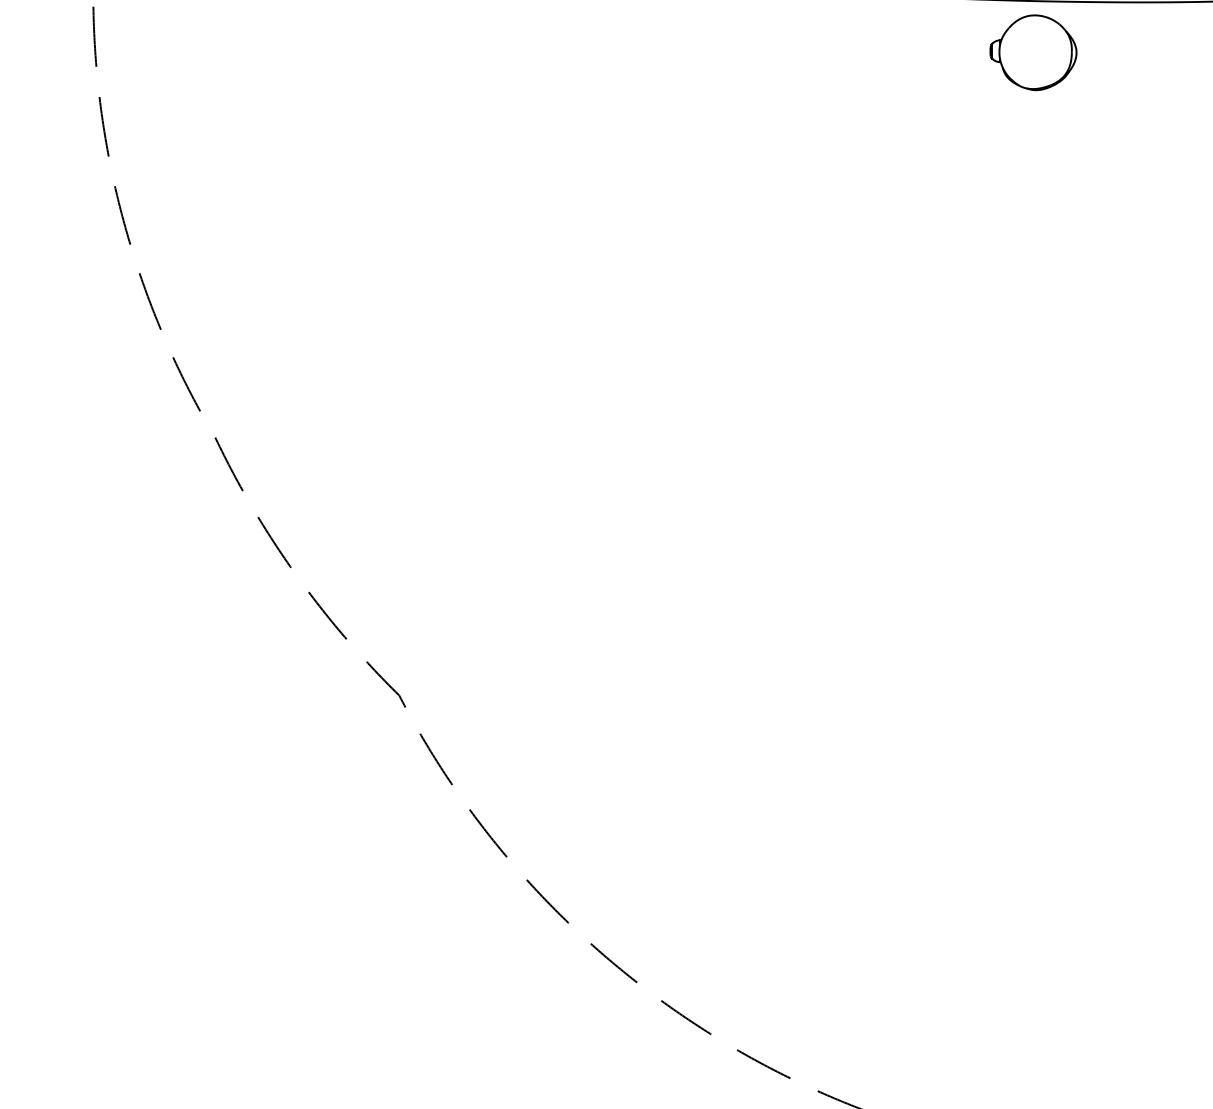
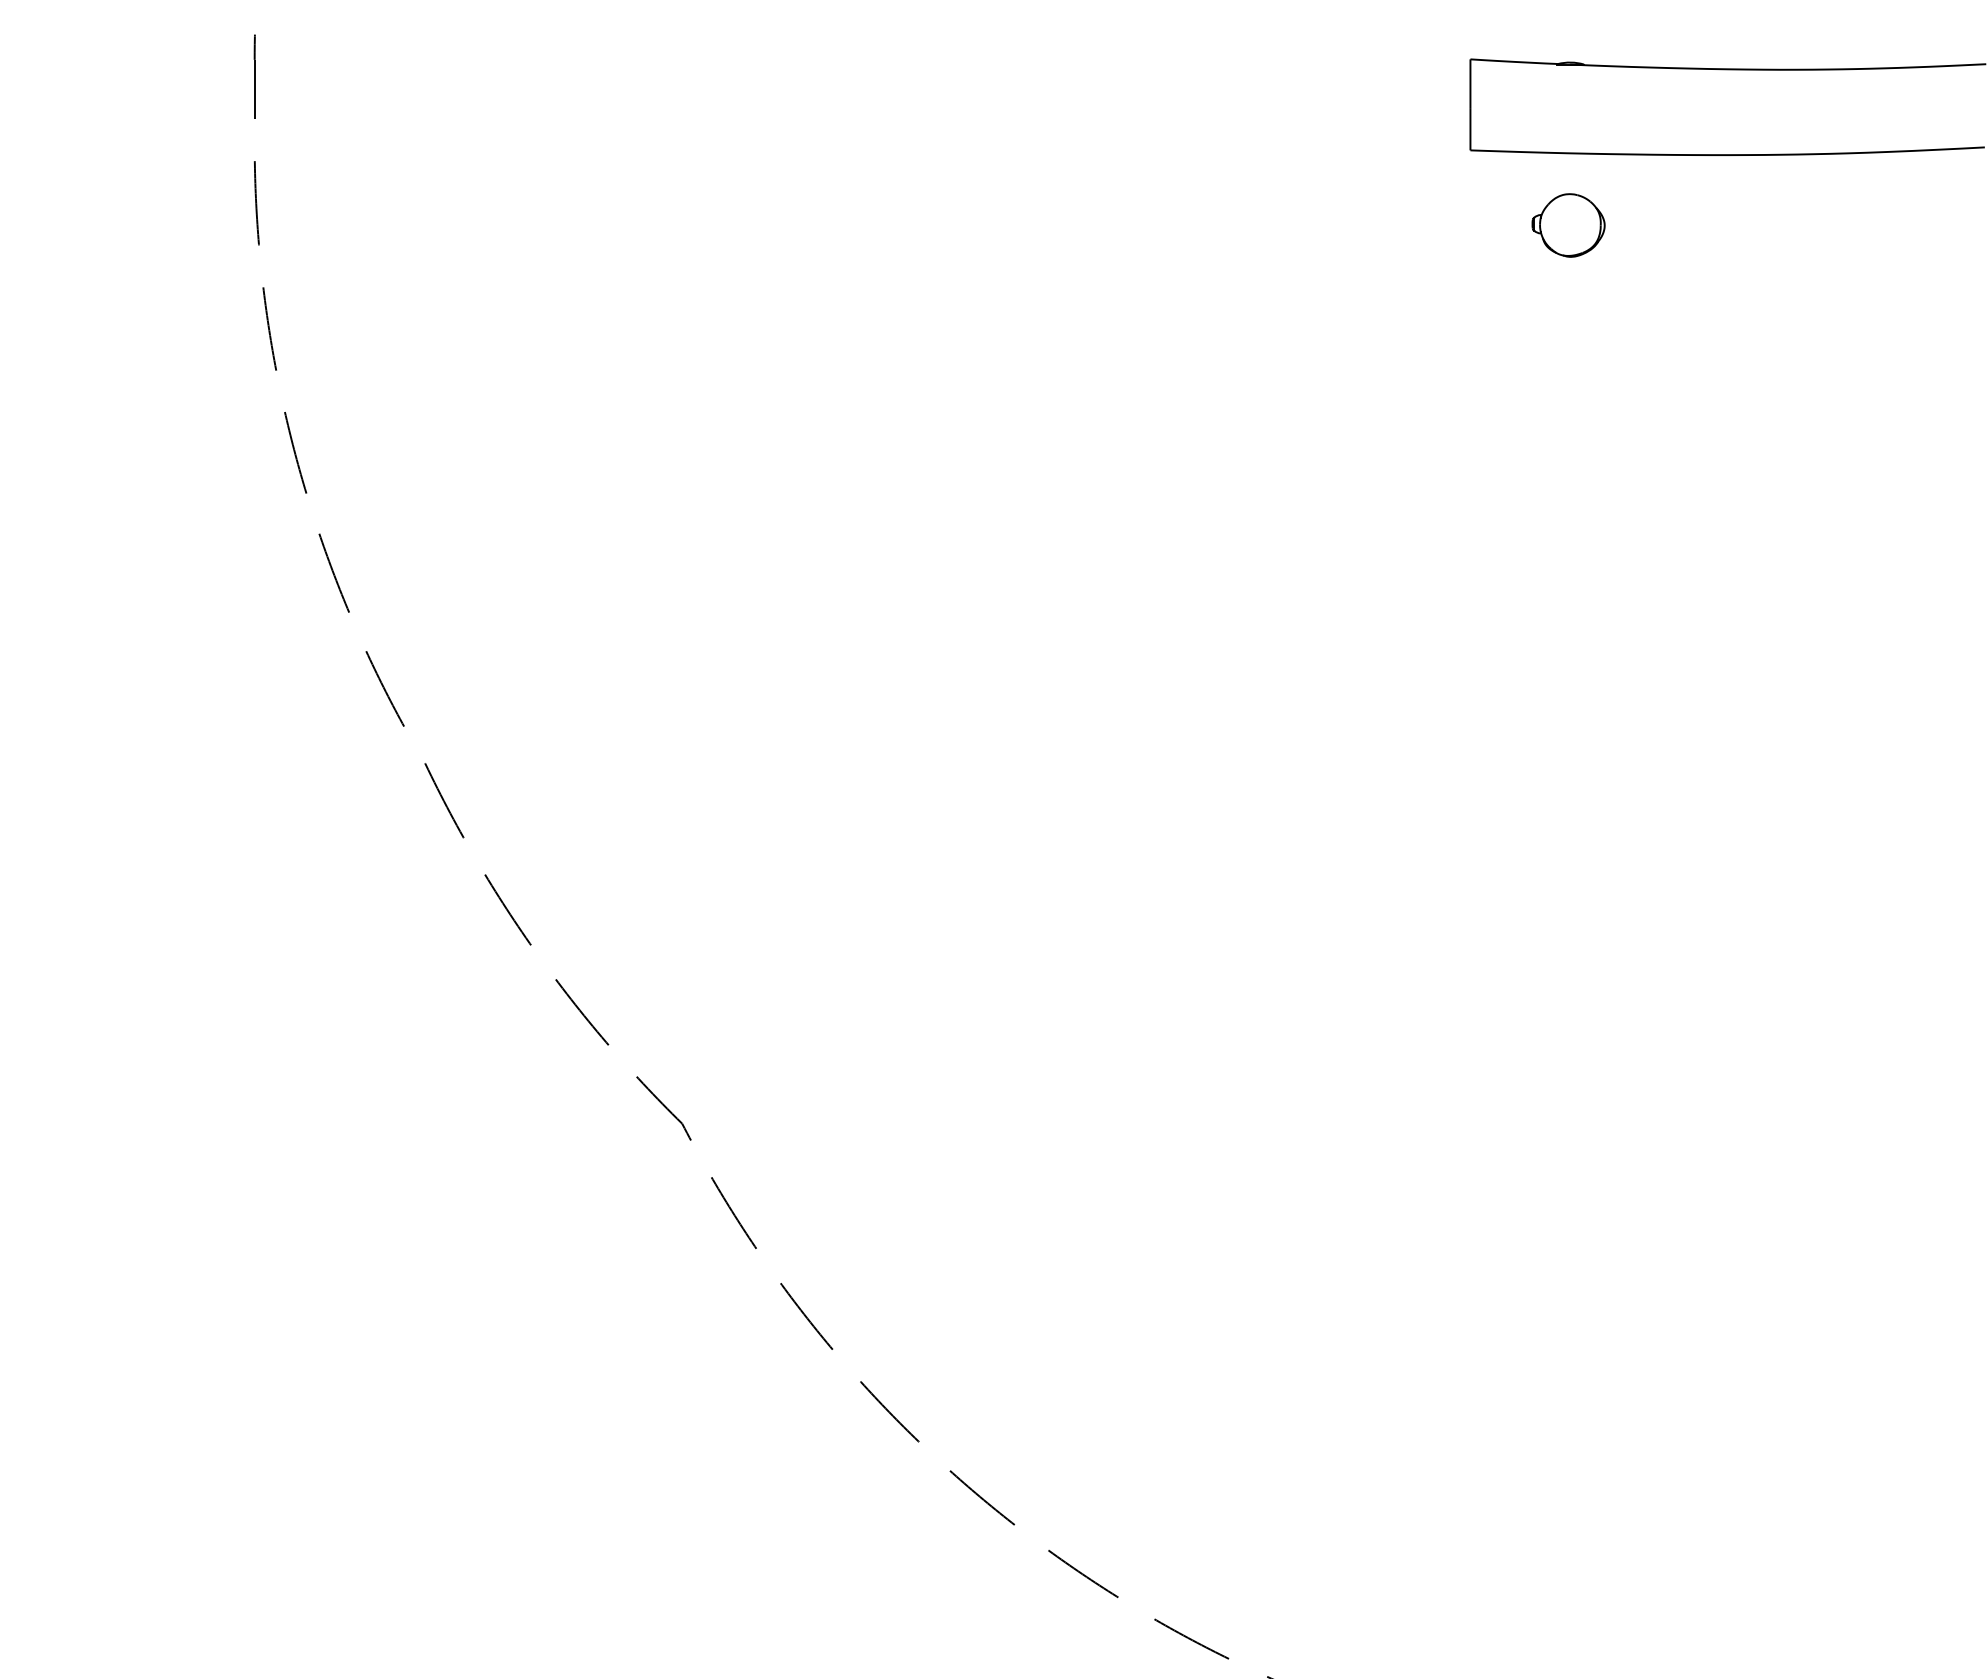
part: (1033, 52) -> (1568, 225), size x0.6

